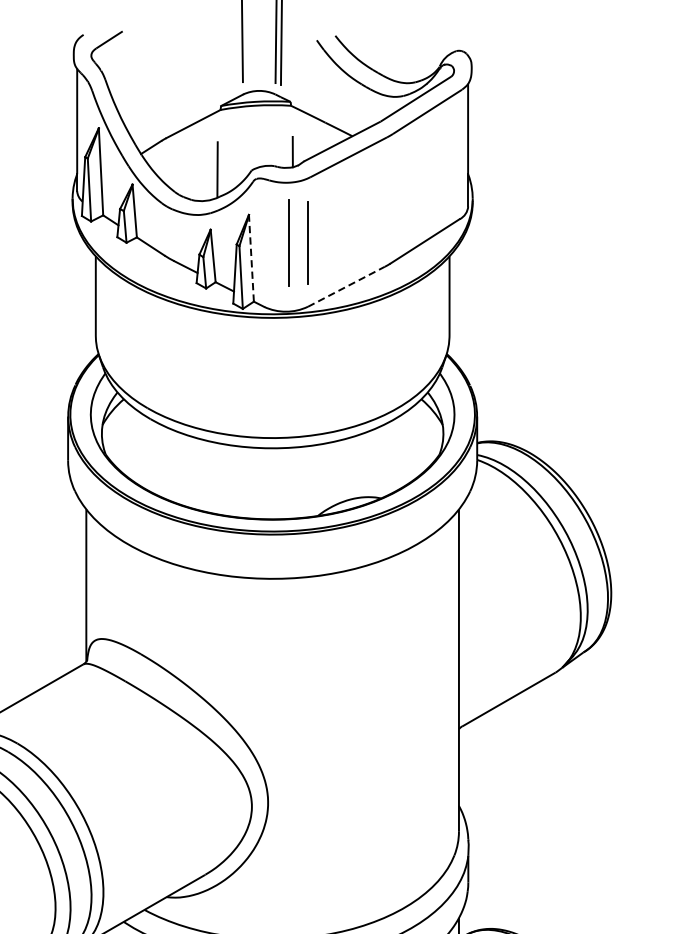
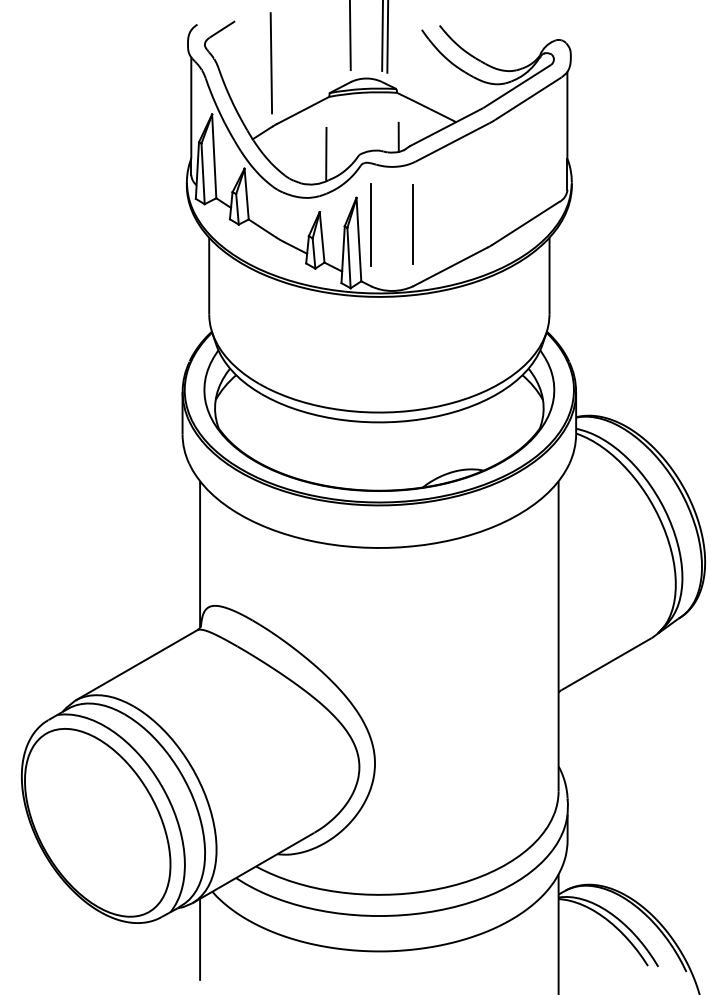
line: (159, 75) -> (270, 63), added
line: (288, 242) -> (370, 224), moved
line: (250, 258) -> (358, 239), dashed -> solid
line: (346, 286) -> (450, 266), dashed -> solid

